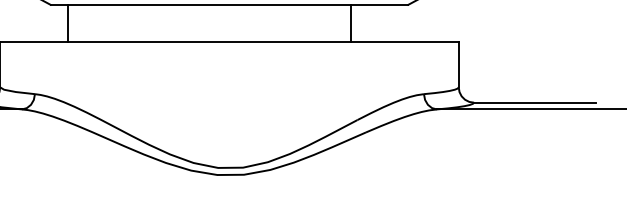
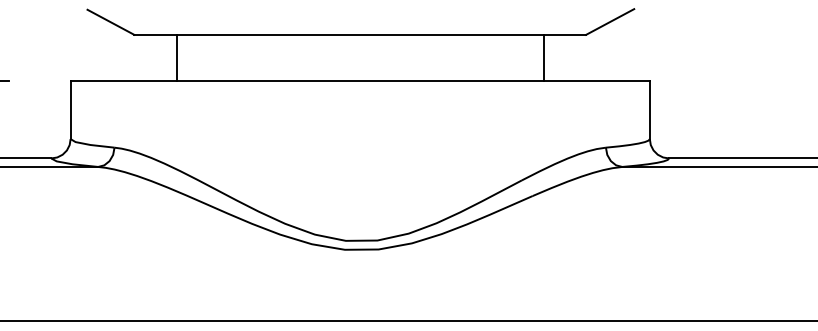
line: (67, 22) -> (176, 57), moved
line: (350, 22) -> (543, 57), moved

